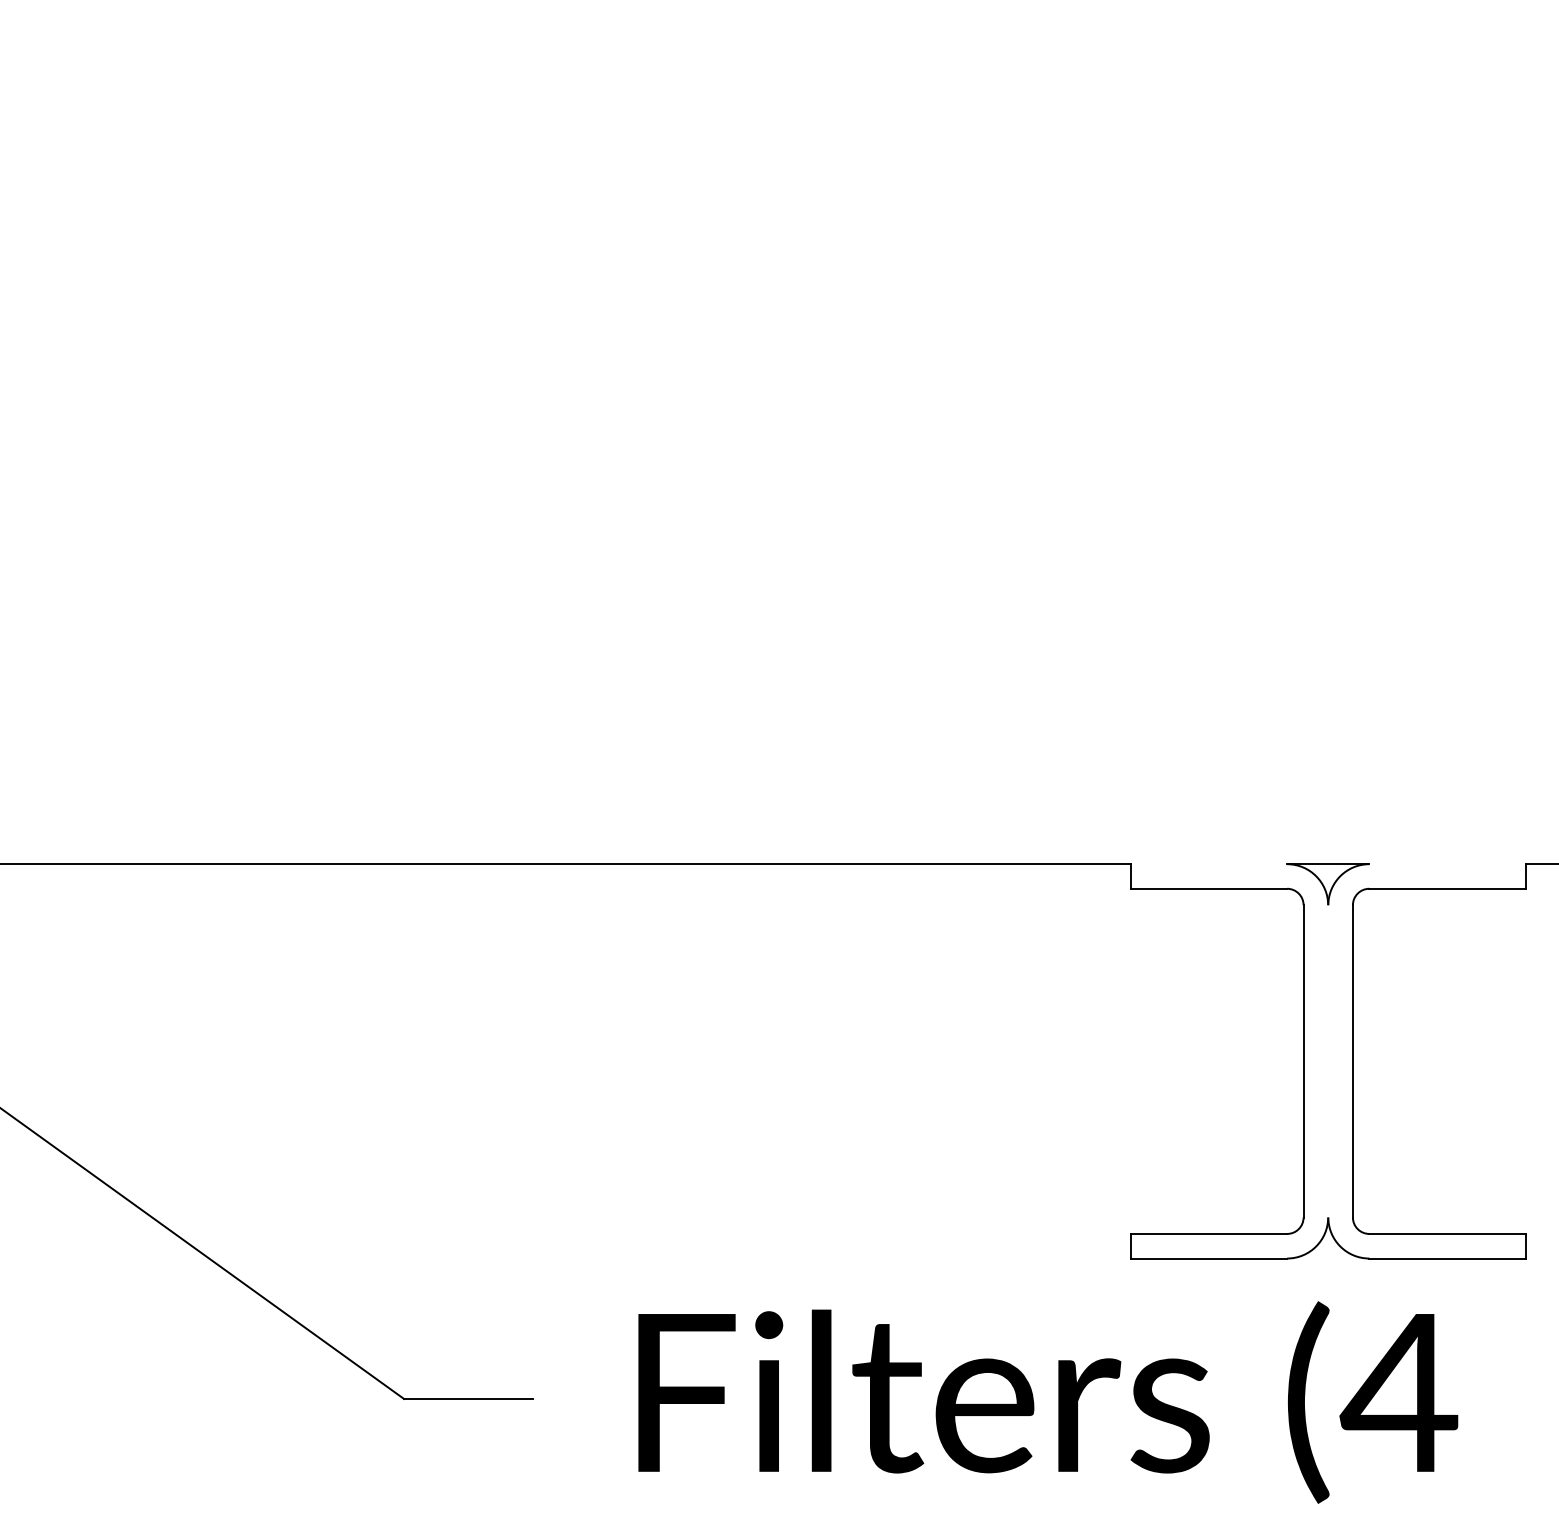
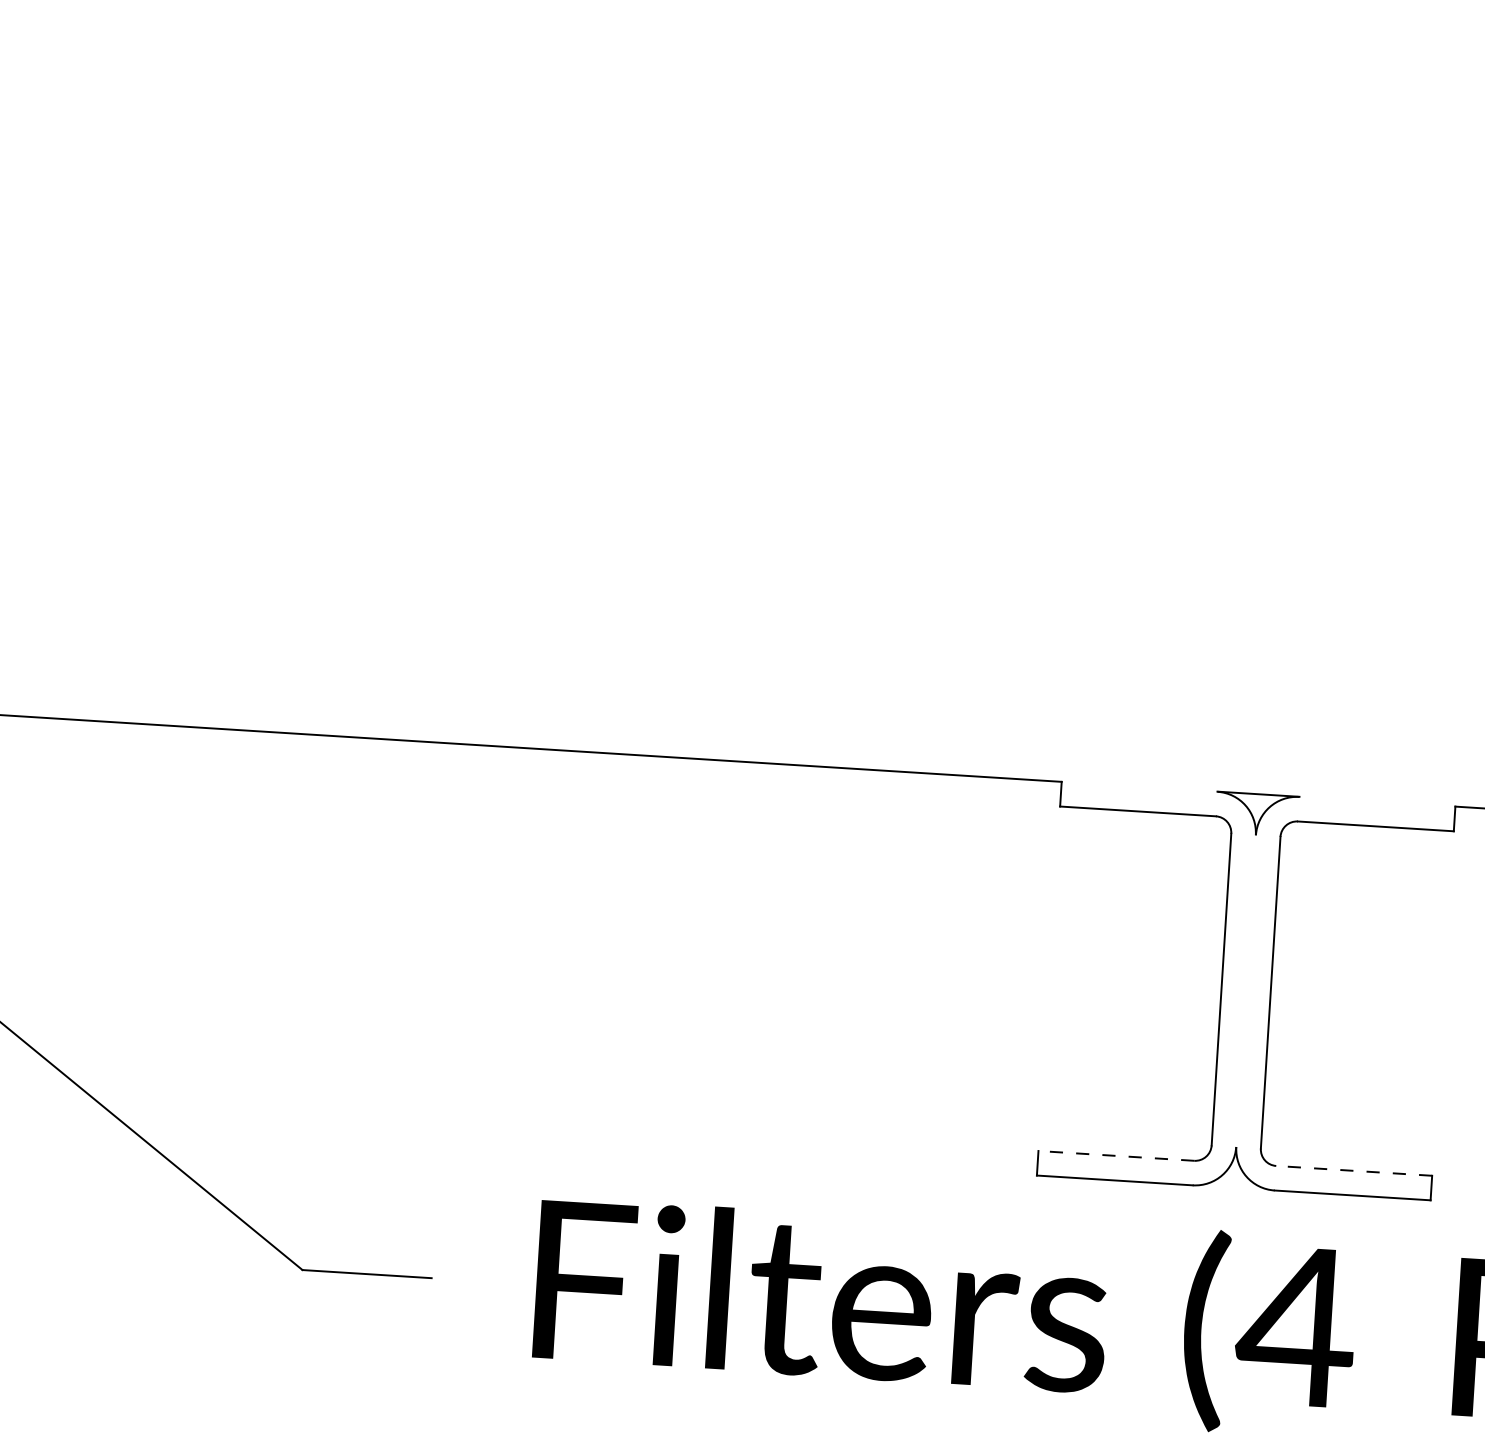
line: (1208, 1233) -> (1115, 1155), solid -> dashed
line: (1446, 1233) -> (1353, 1170), solid -> dashed

